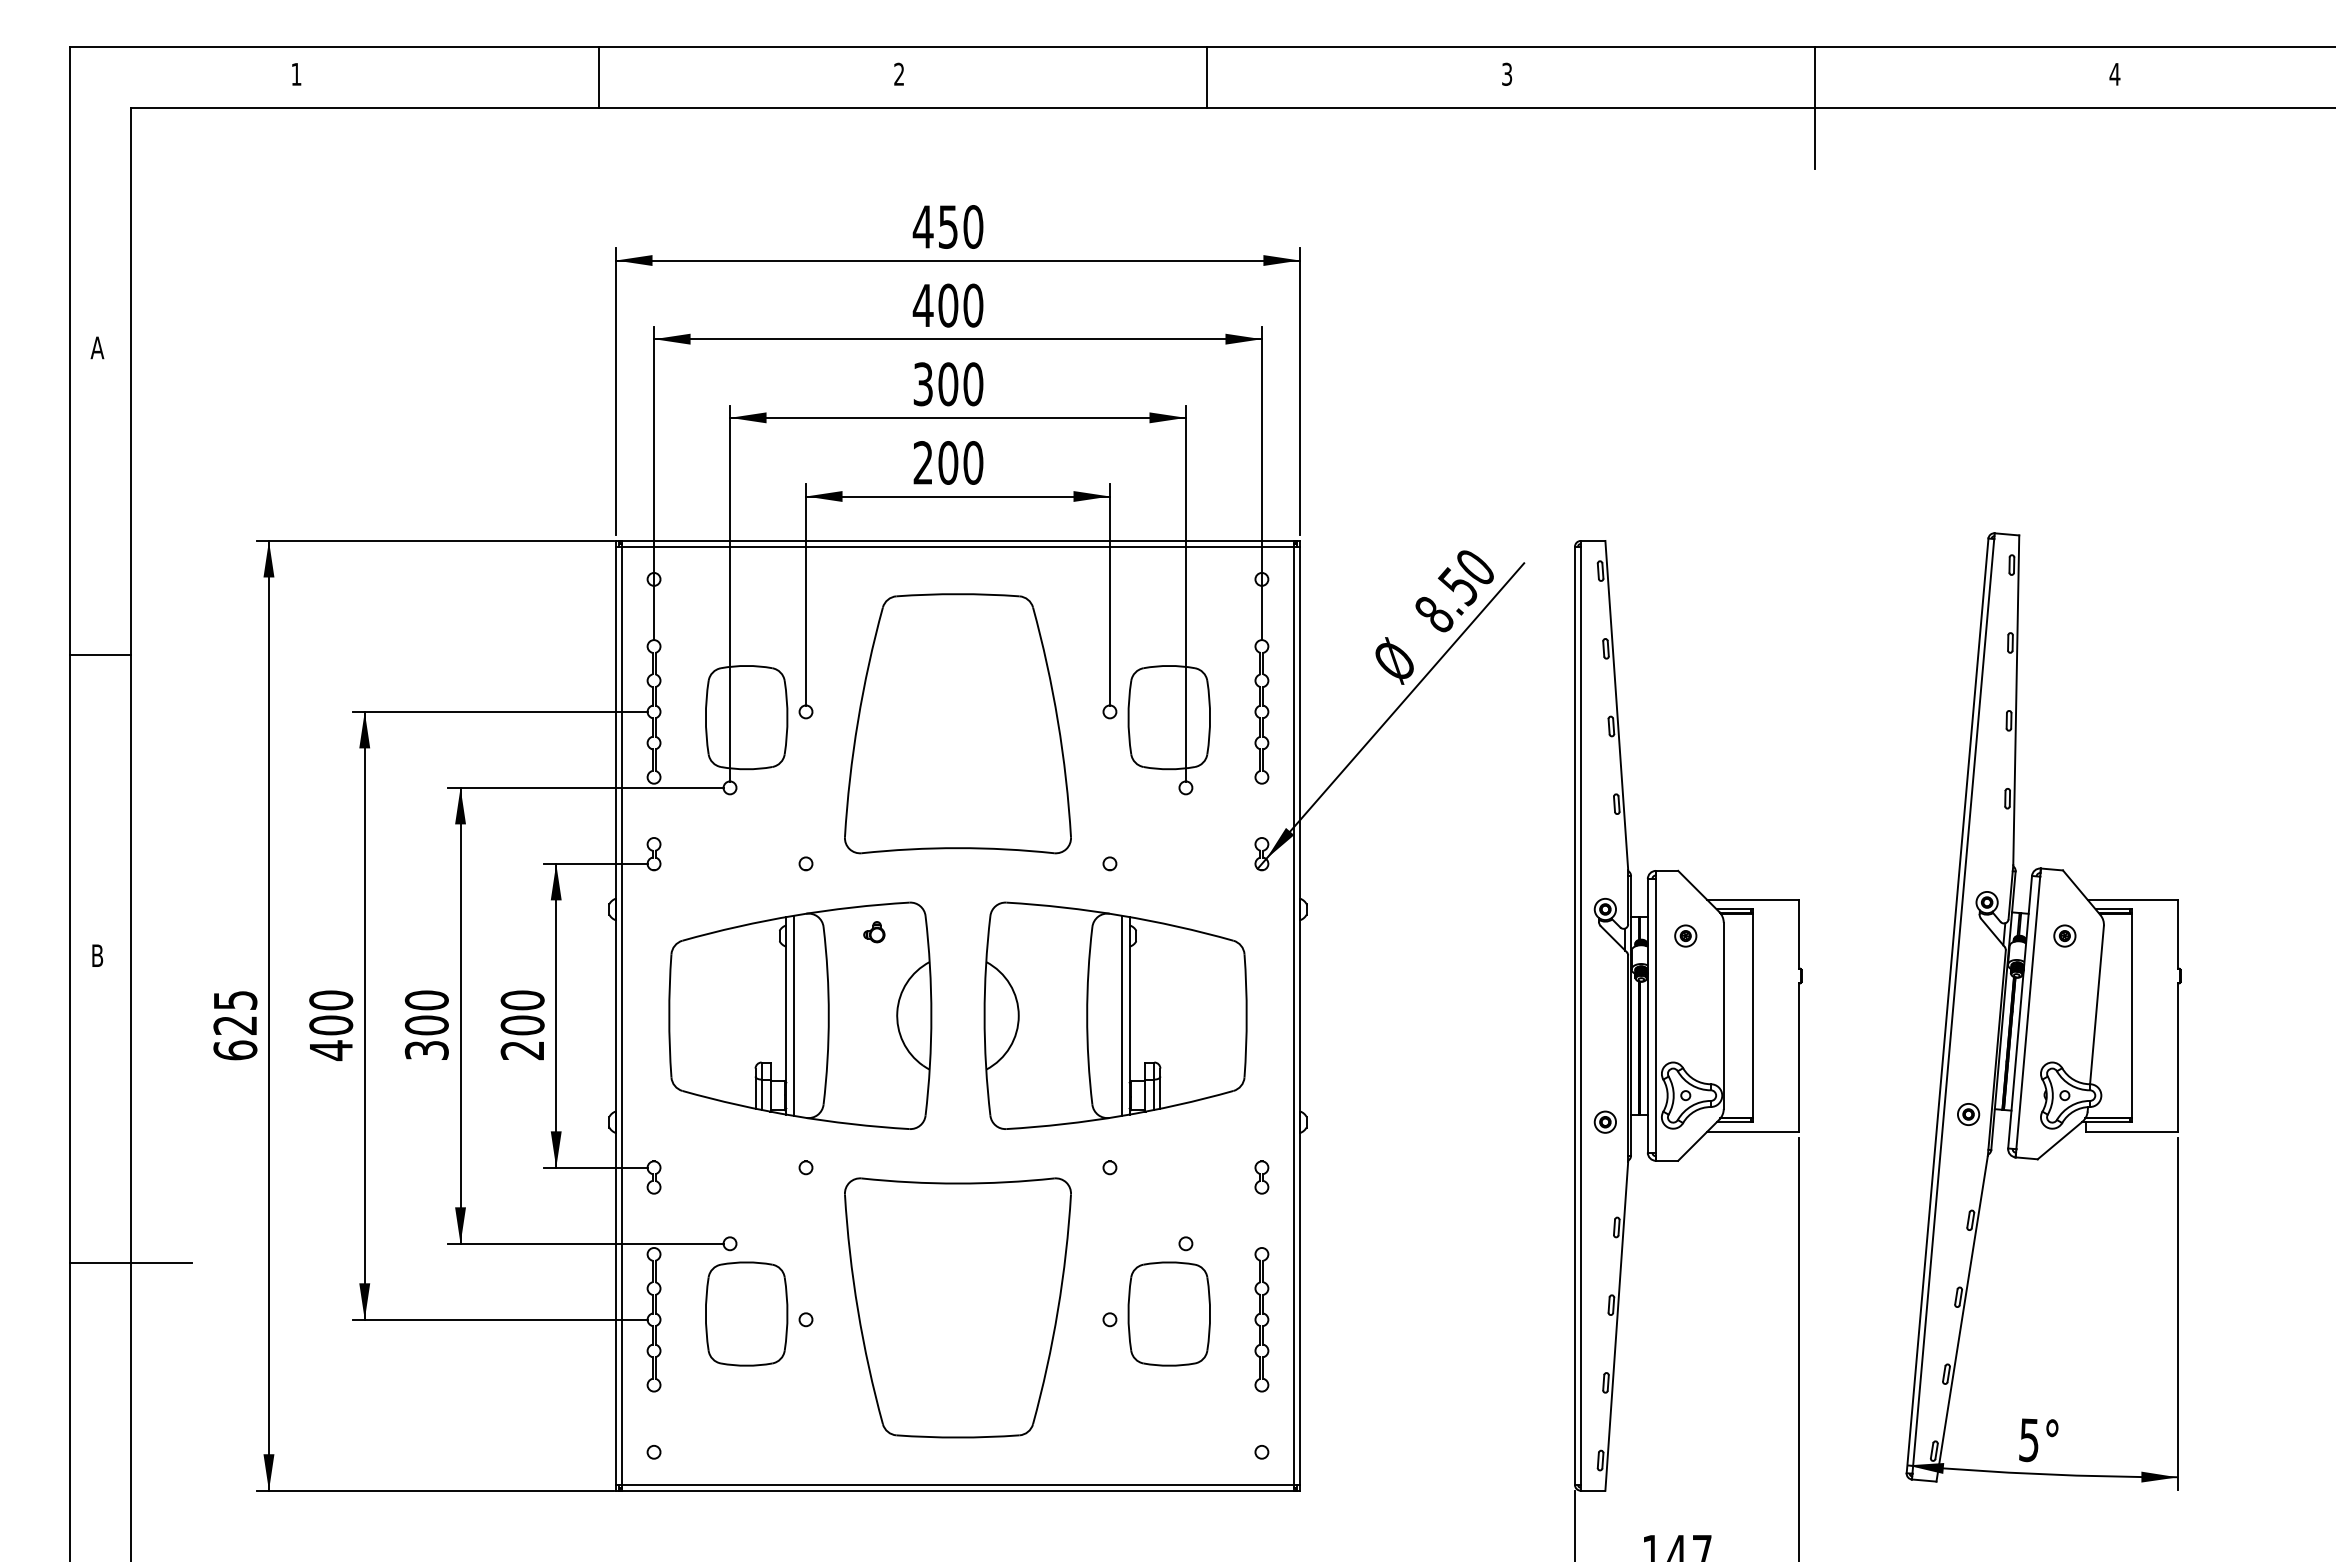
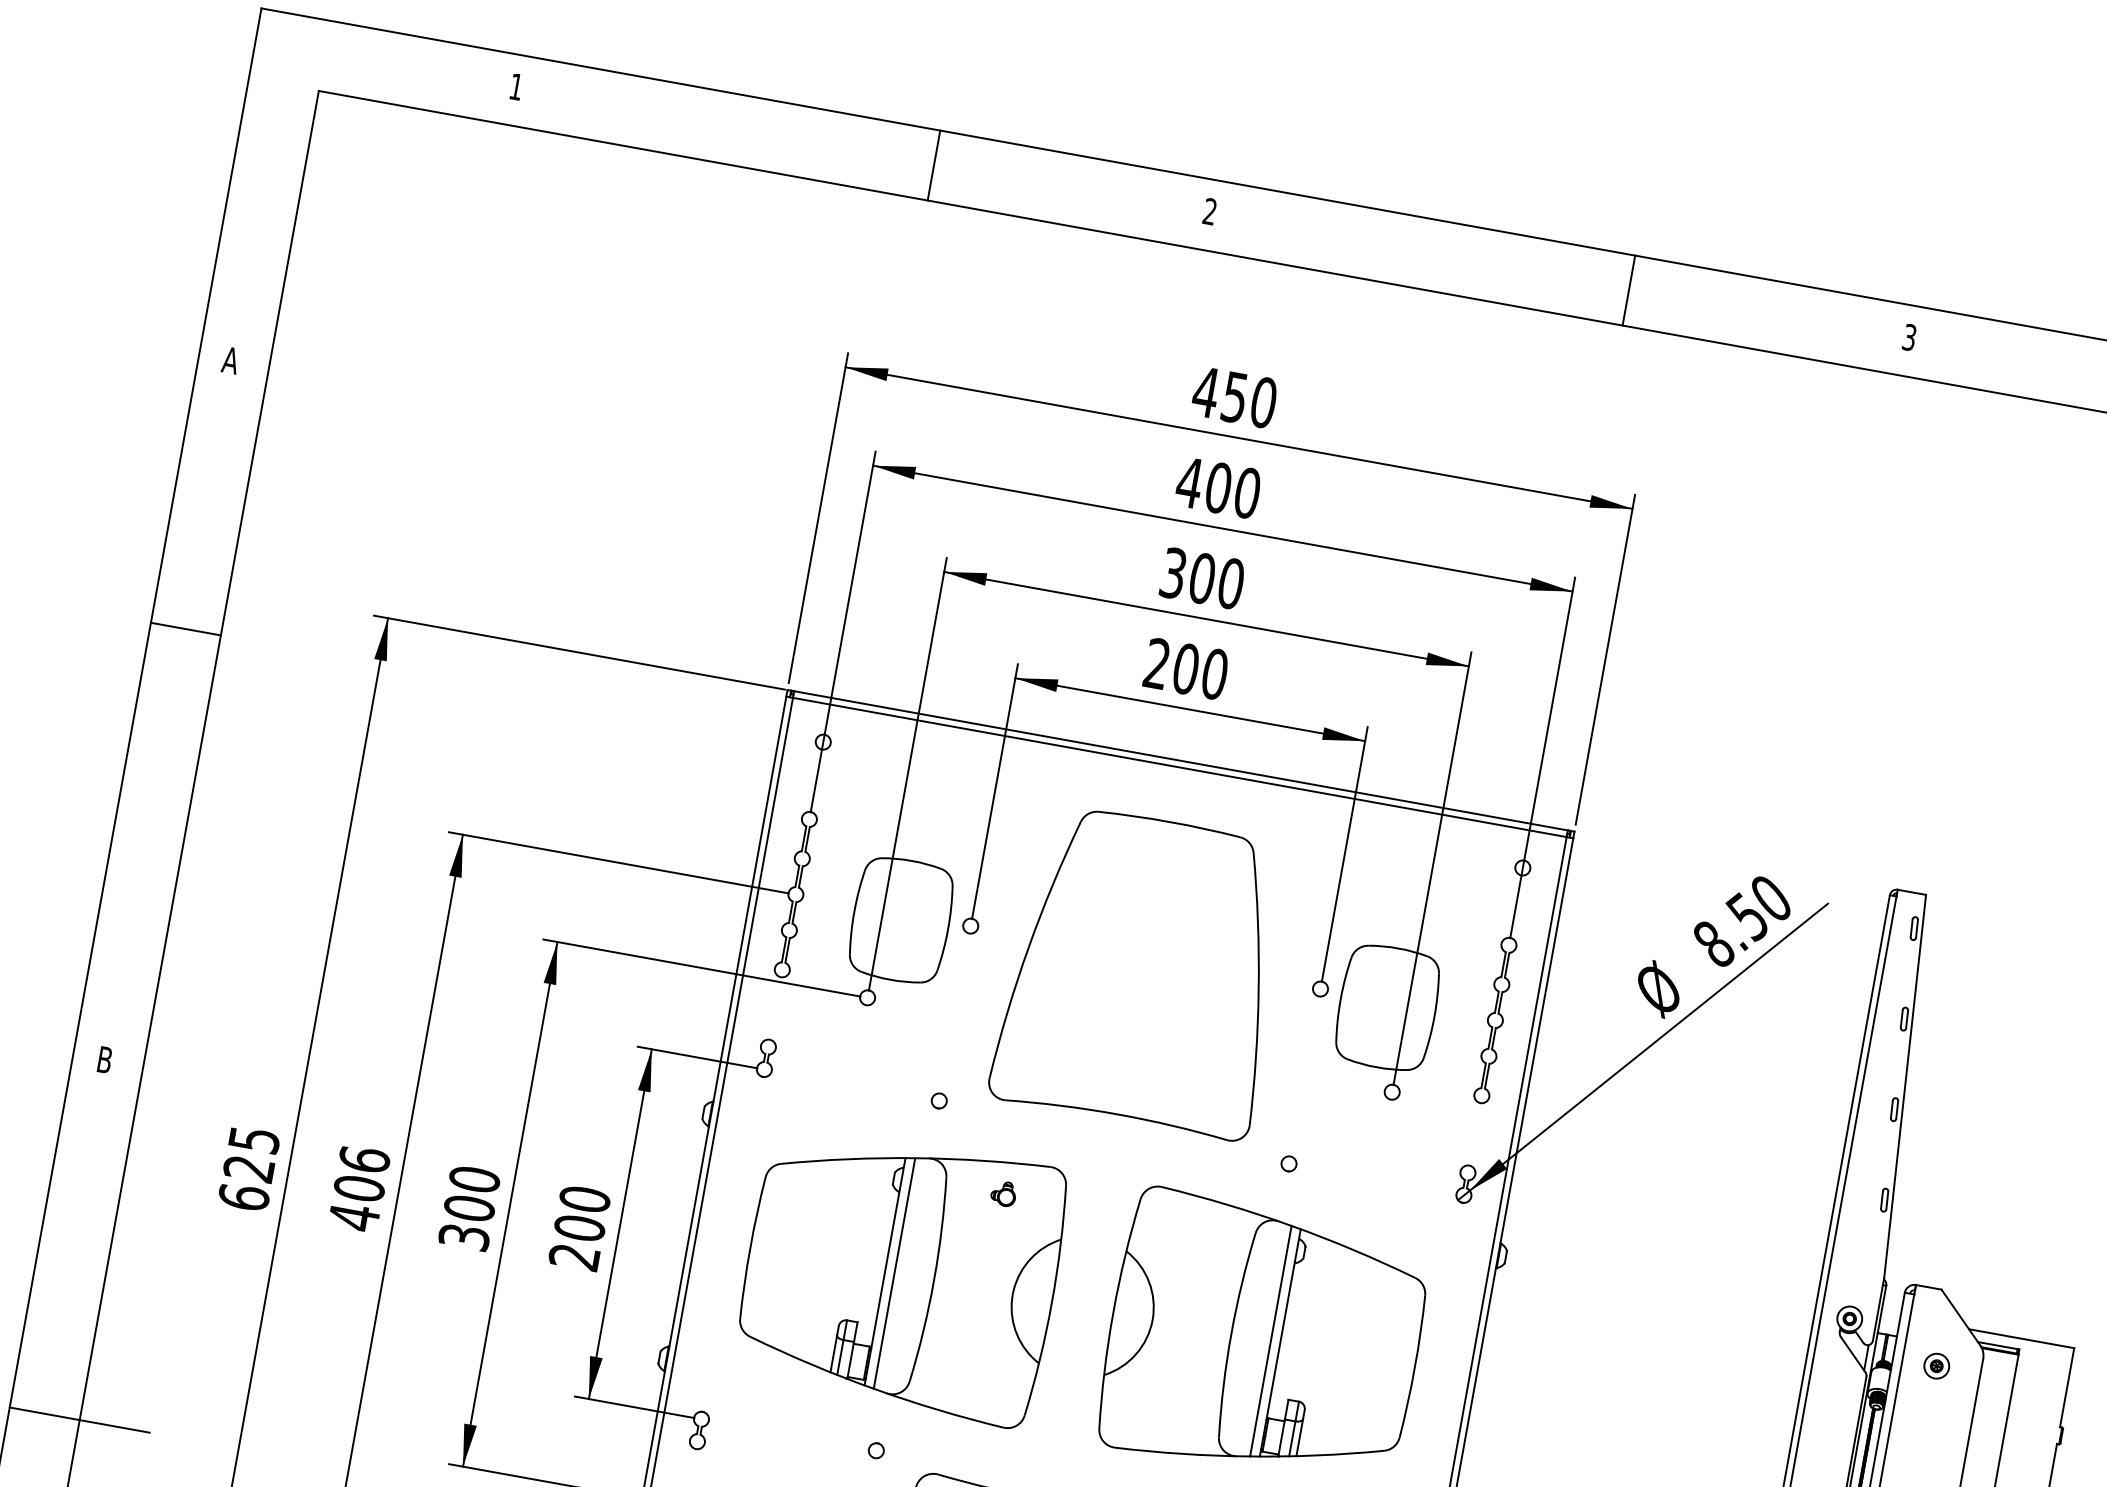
line: (598, 76) -> (933, 164), moved
line: (1206, 76) -> (1628, 289), moved
line: (100, 654) -> (186, 628), moved
text: (331, 1000) -> (364, 1159), 400 -> 406

